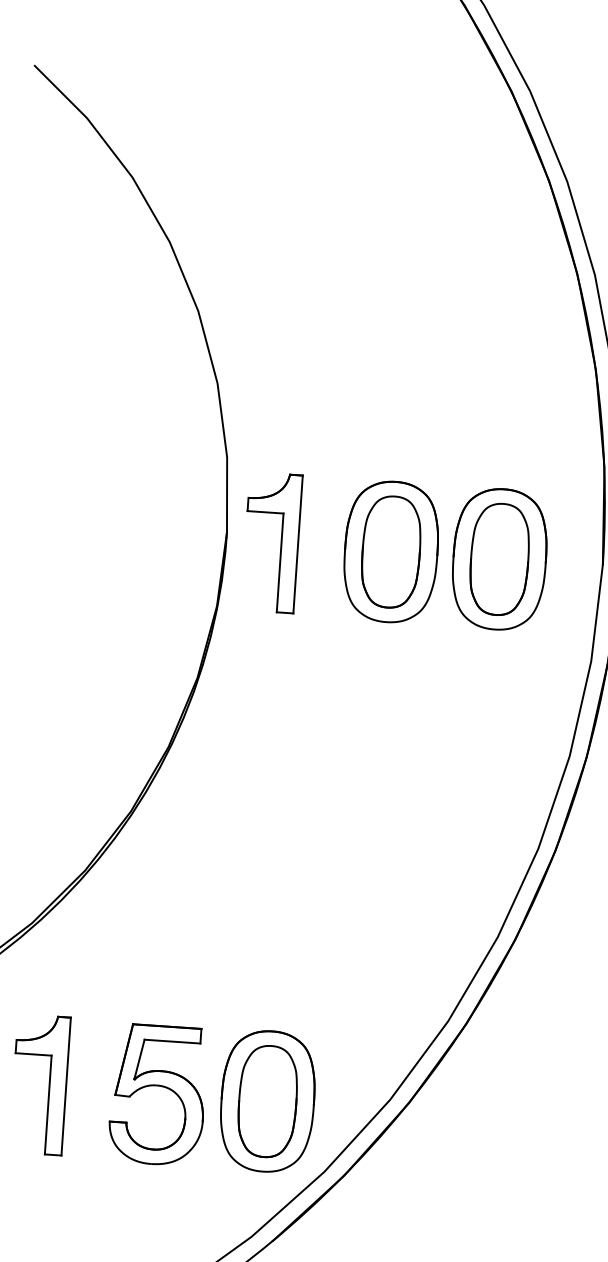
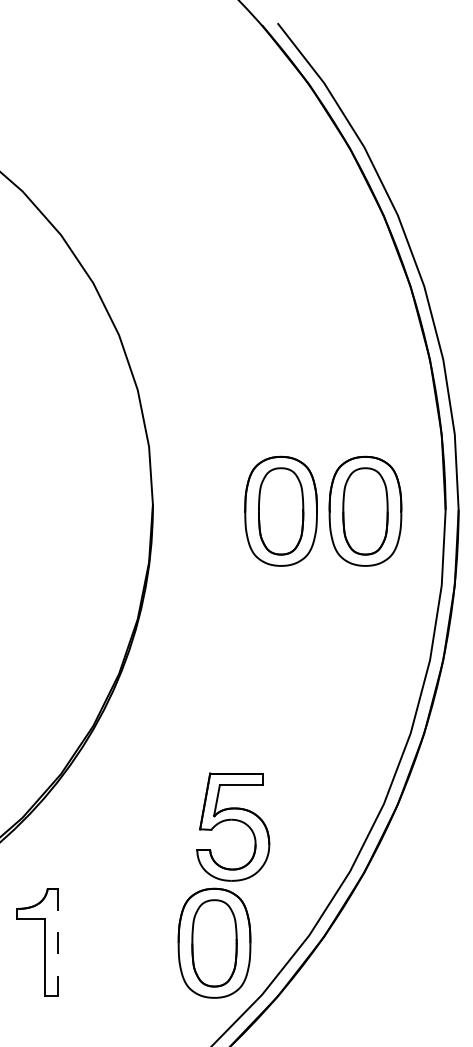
part: (281, 543) -> (195, 510), removed
line: (65, 1086) -> (57, 942), solid -> dashed
part: (158, 1094) -> (233, 826), moved

